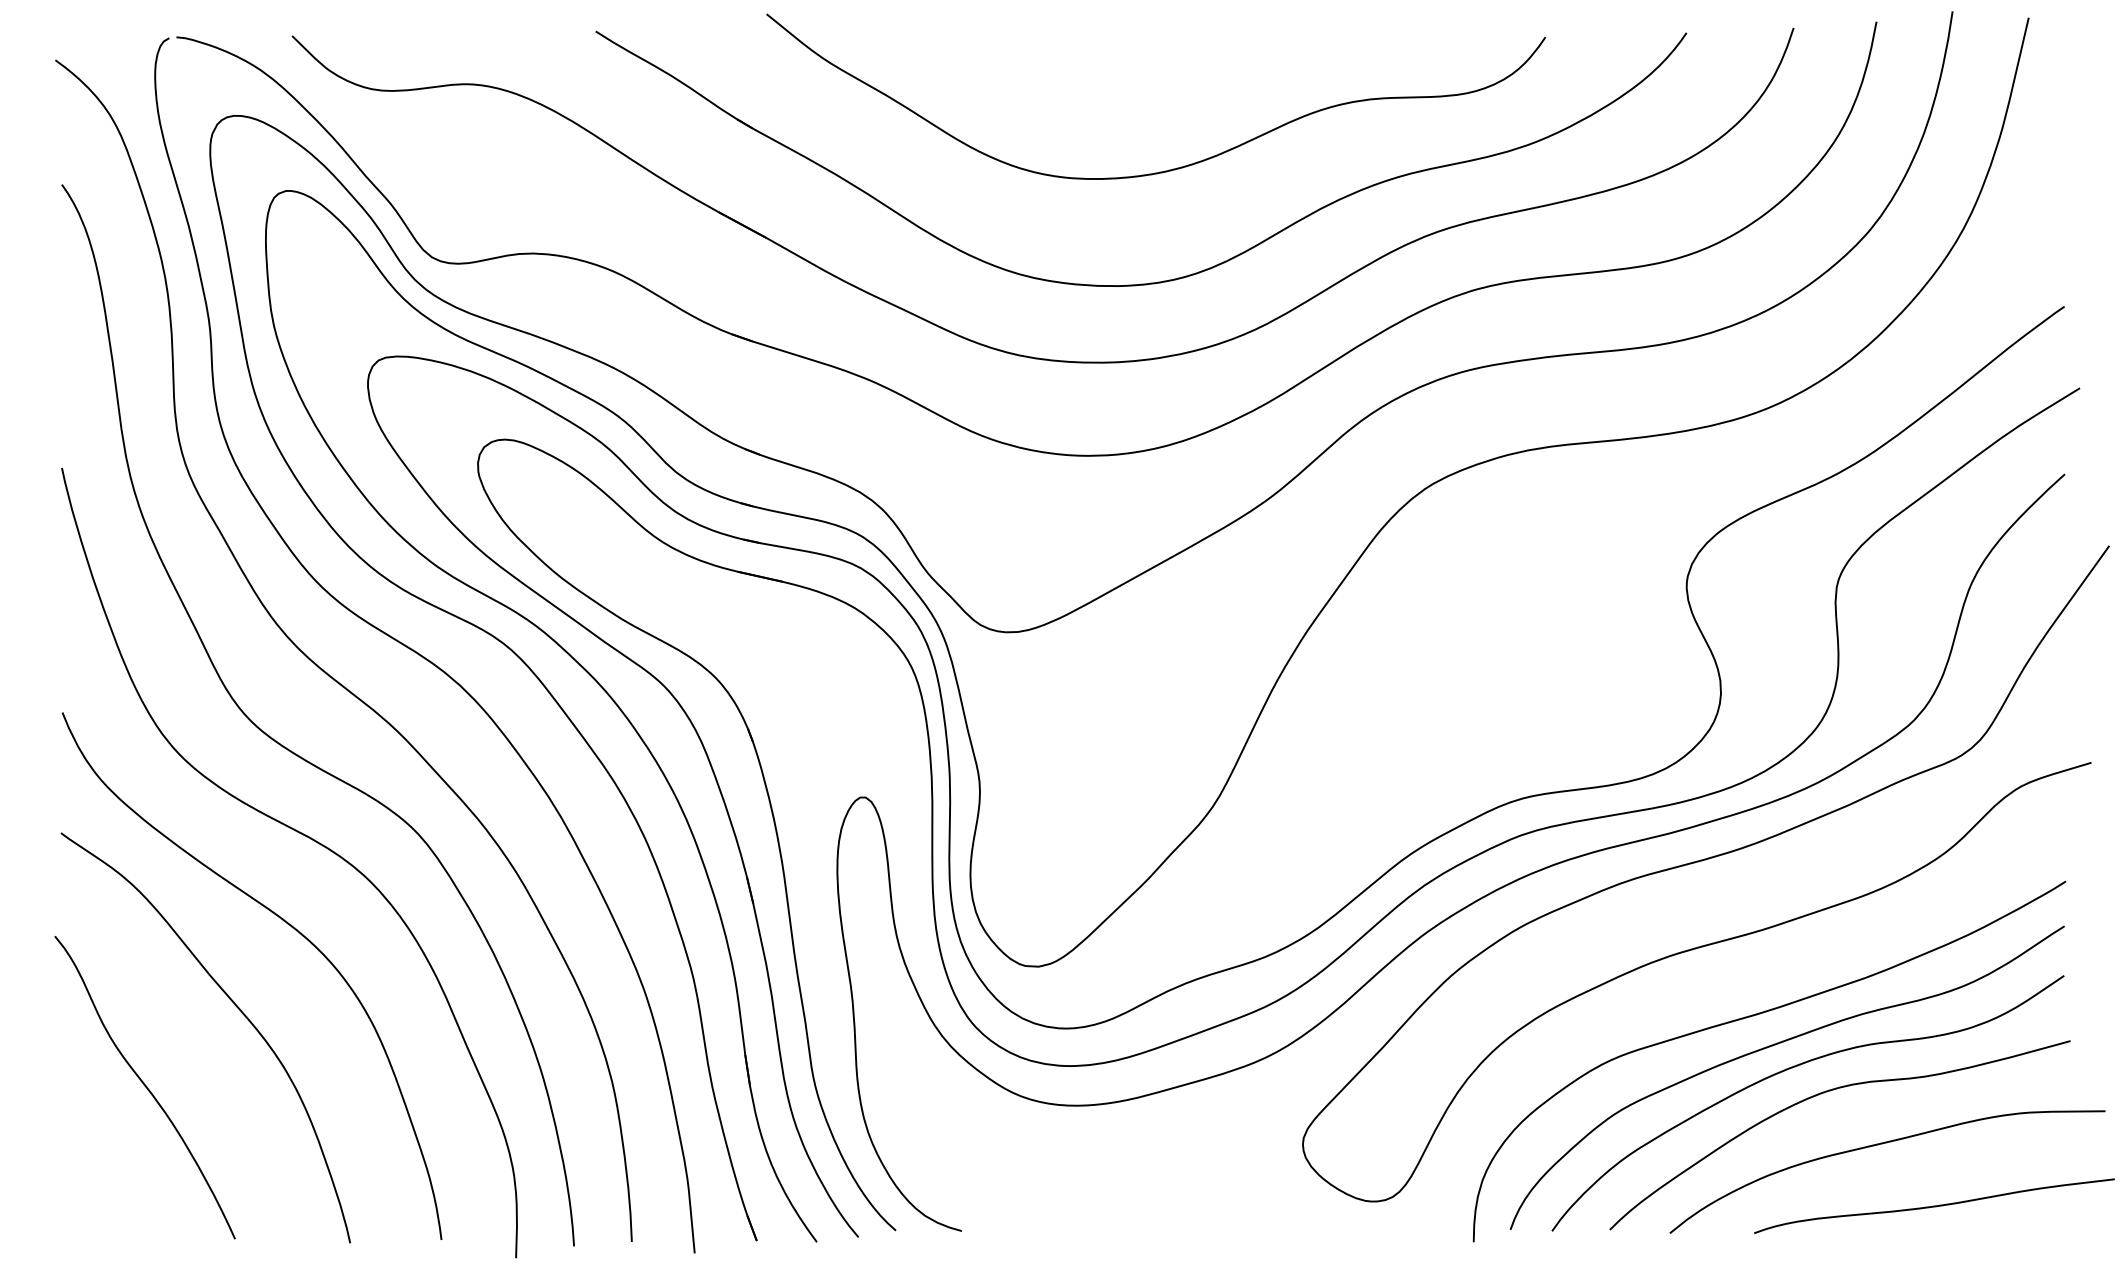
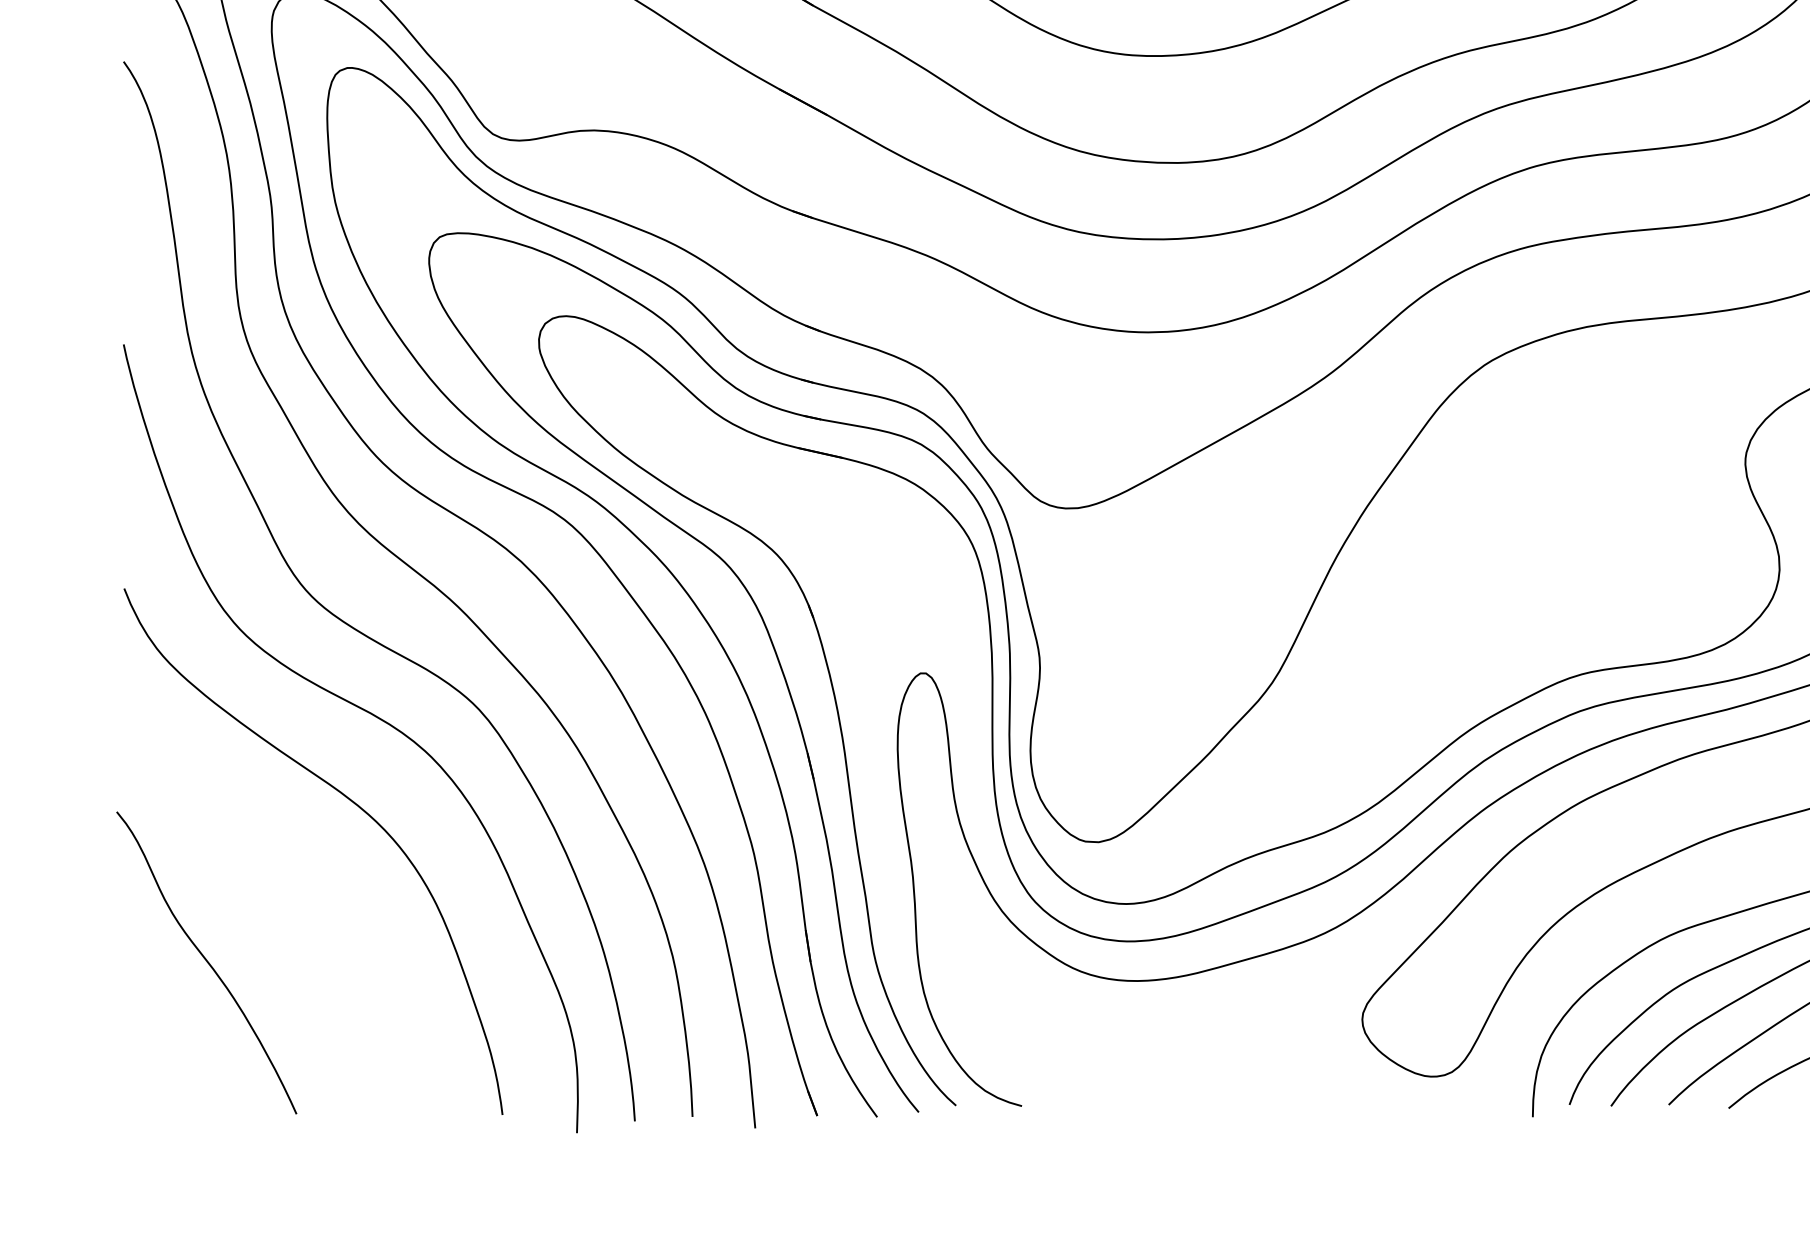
curve: (235, 1006) -> (296, 881), removed

